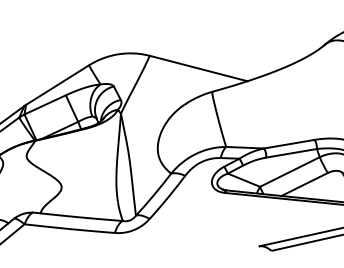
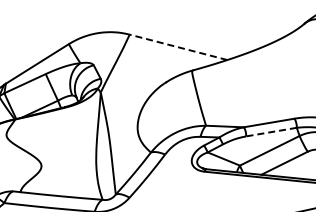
line: (198, 68) -> (178, 47), solid -> dashed
line: (291, 153) -> (271, 132), solid -> dashed

